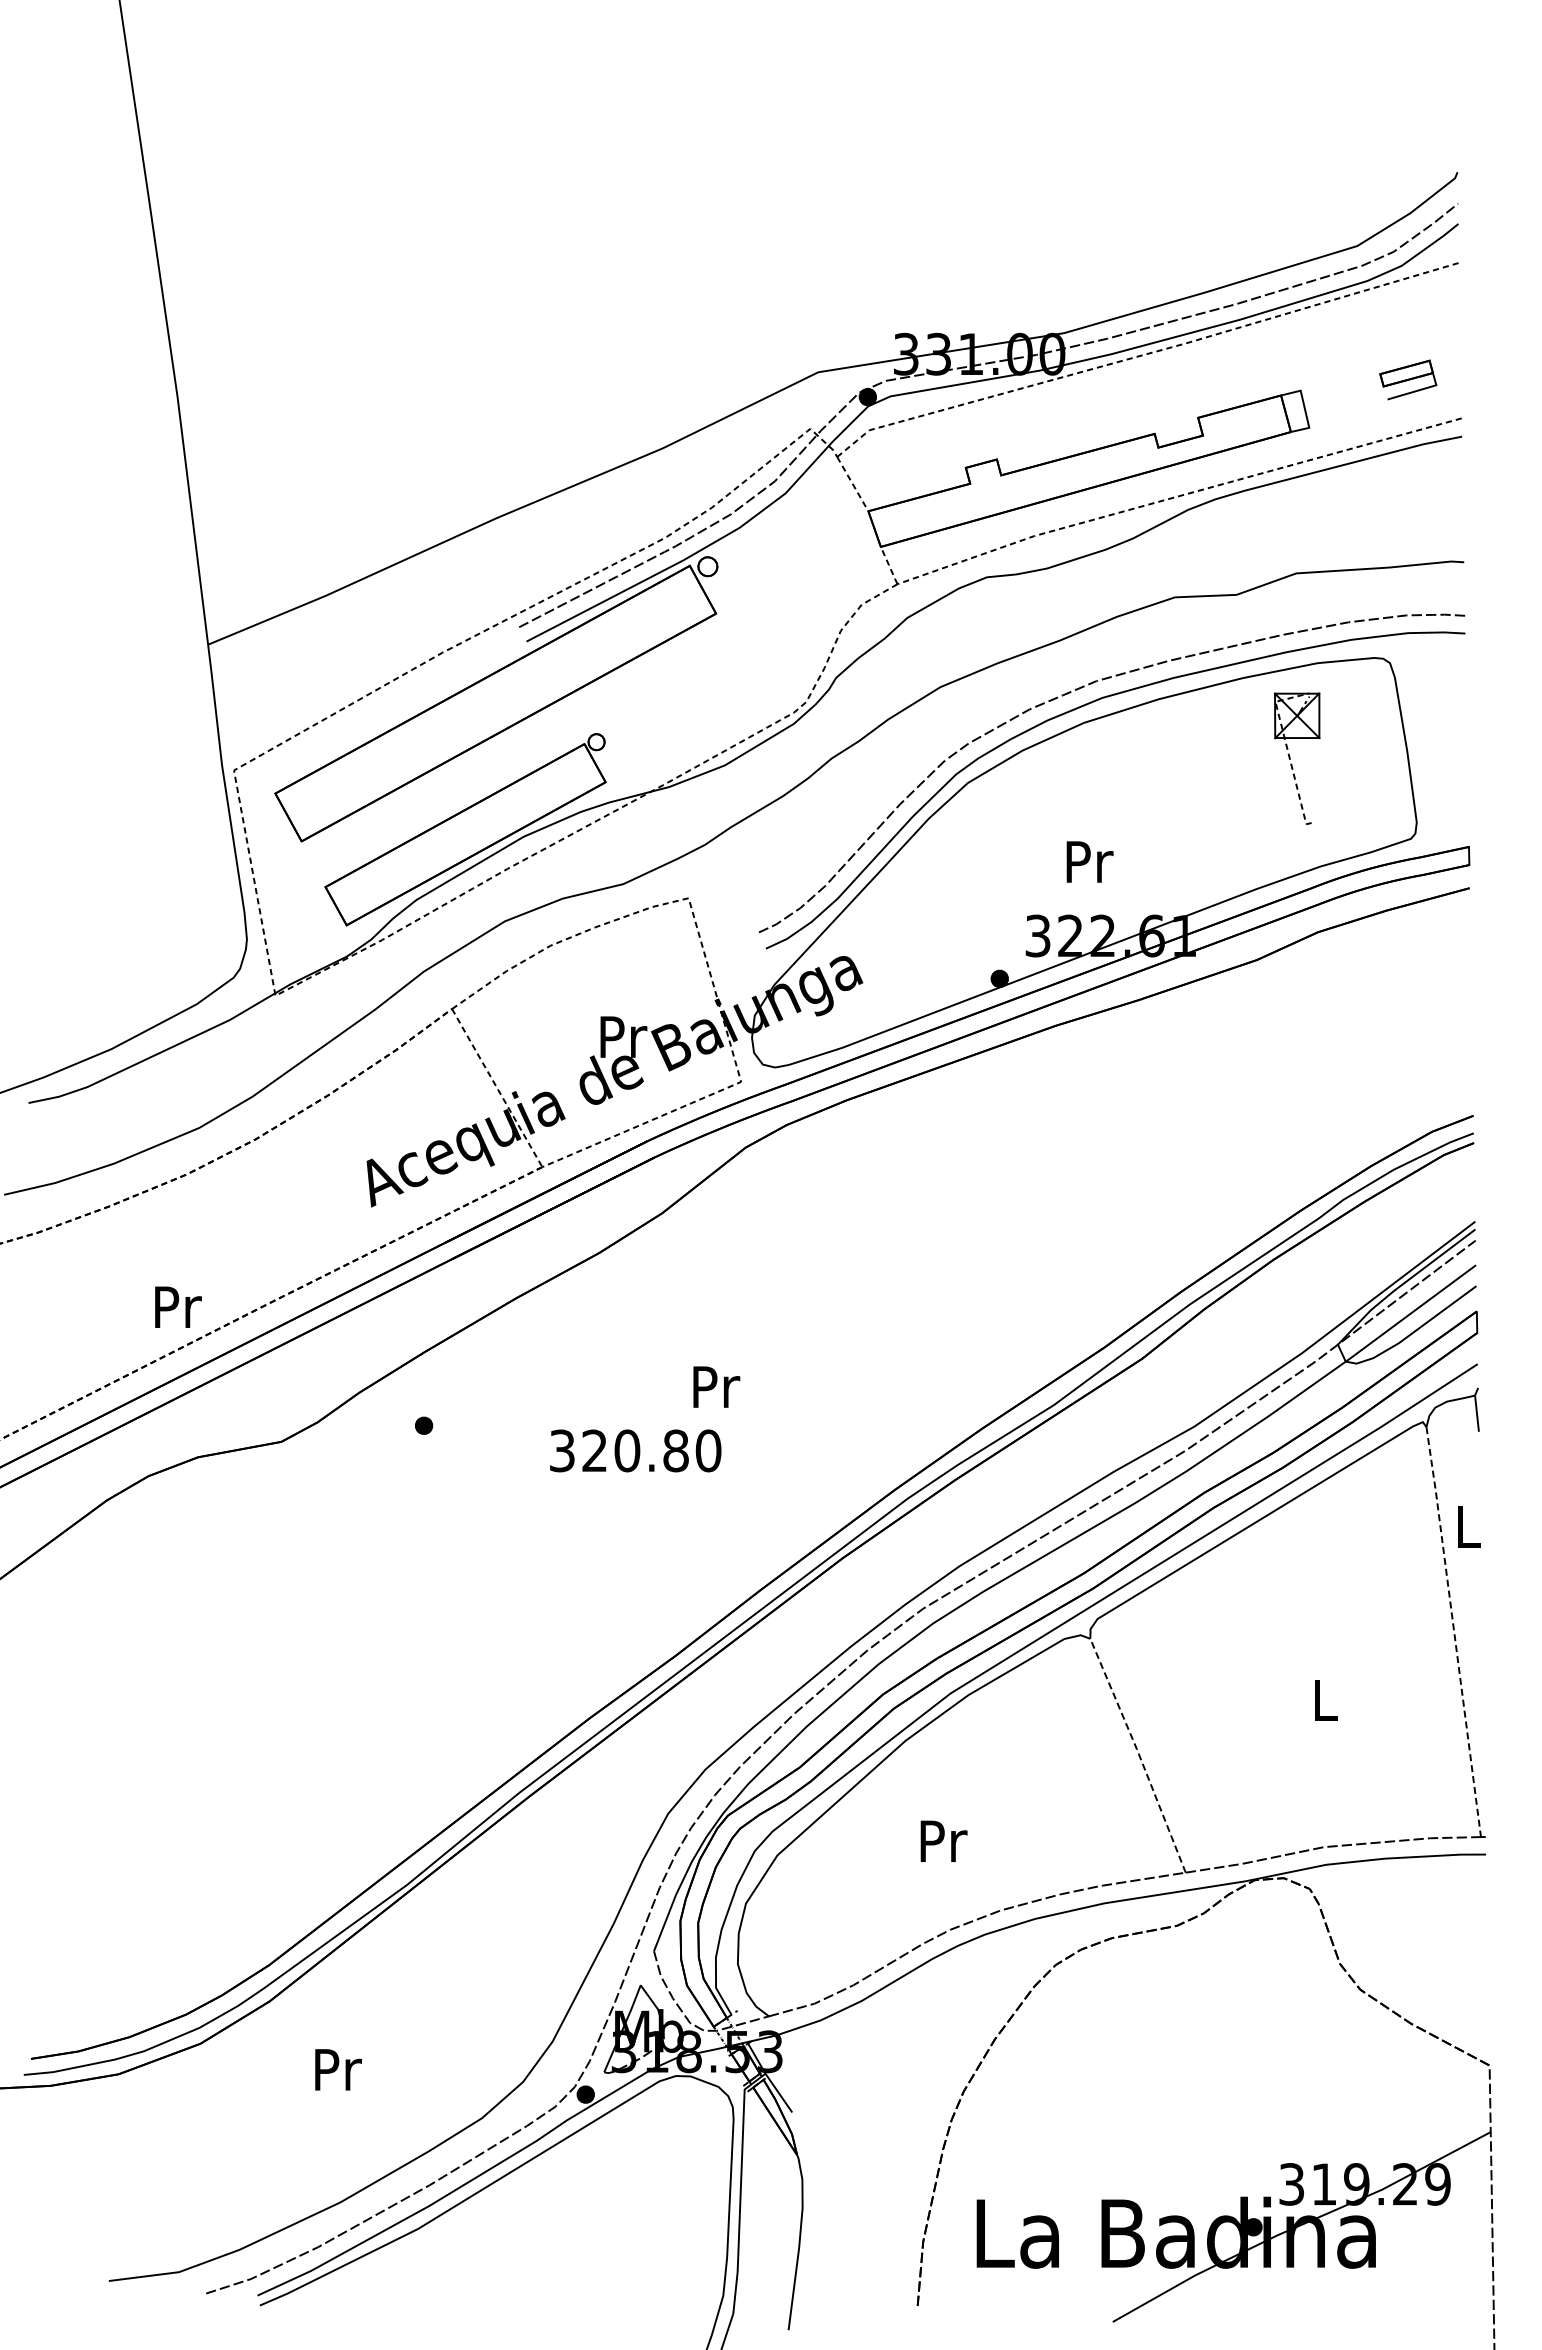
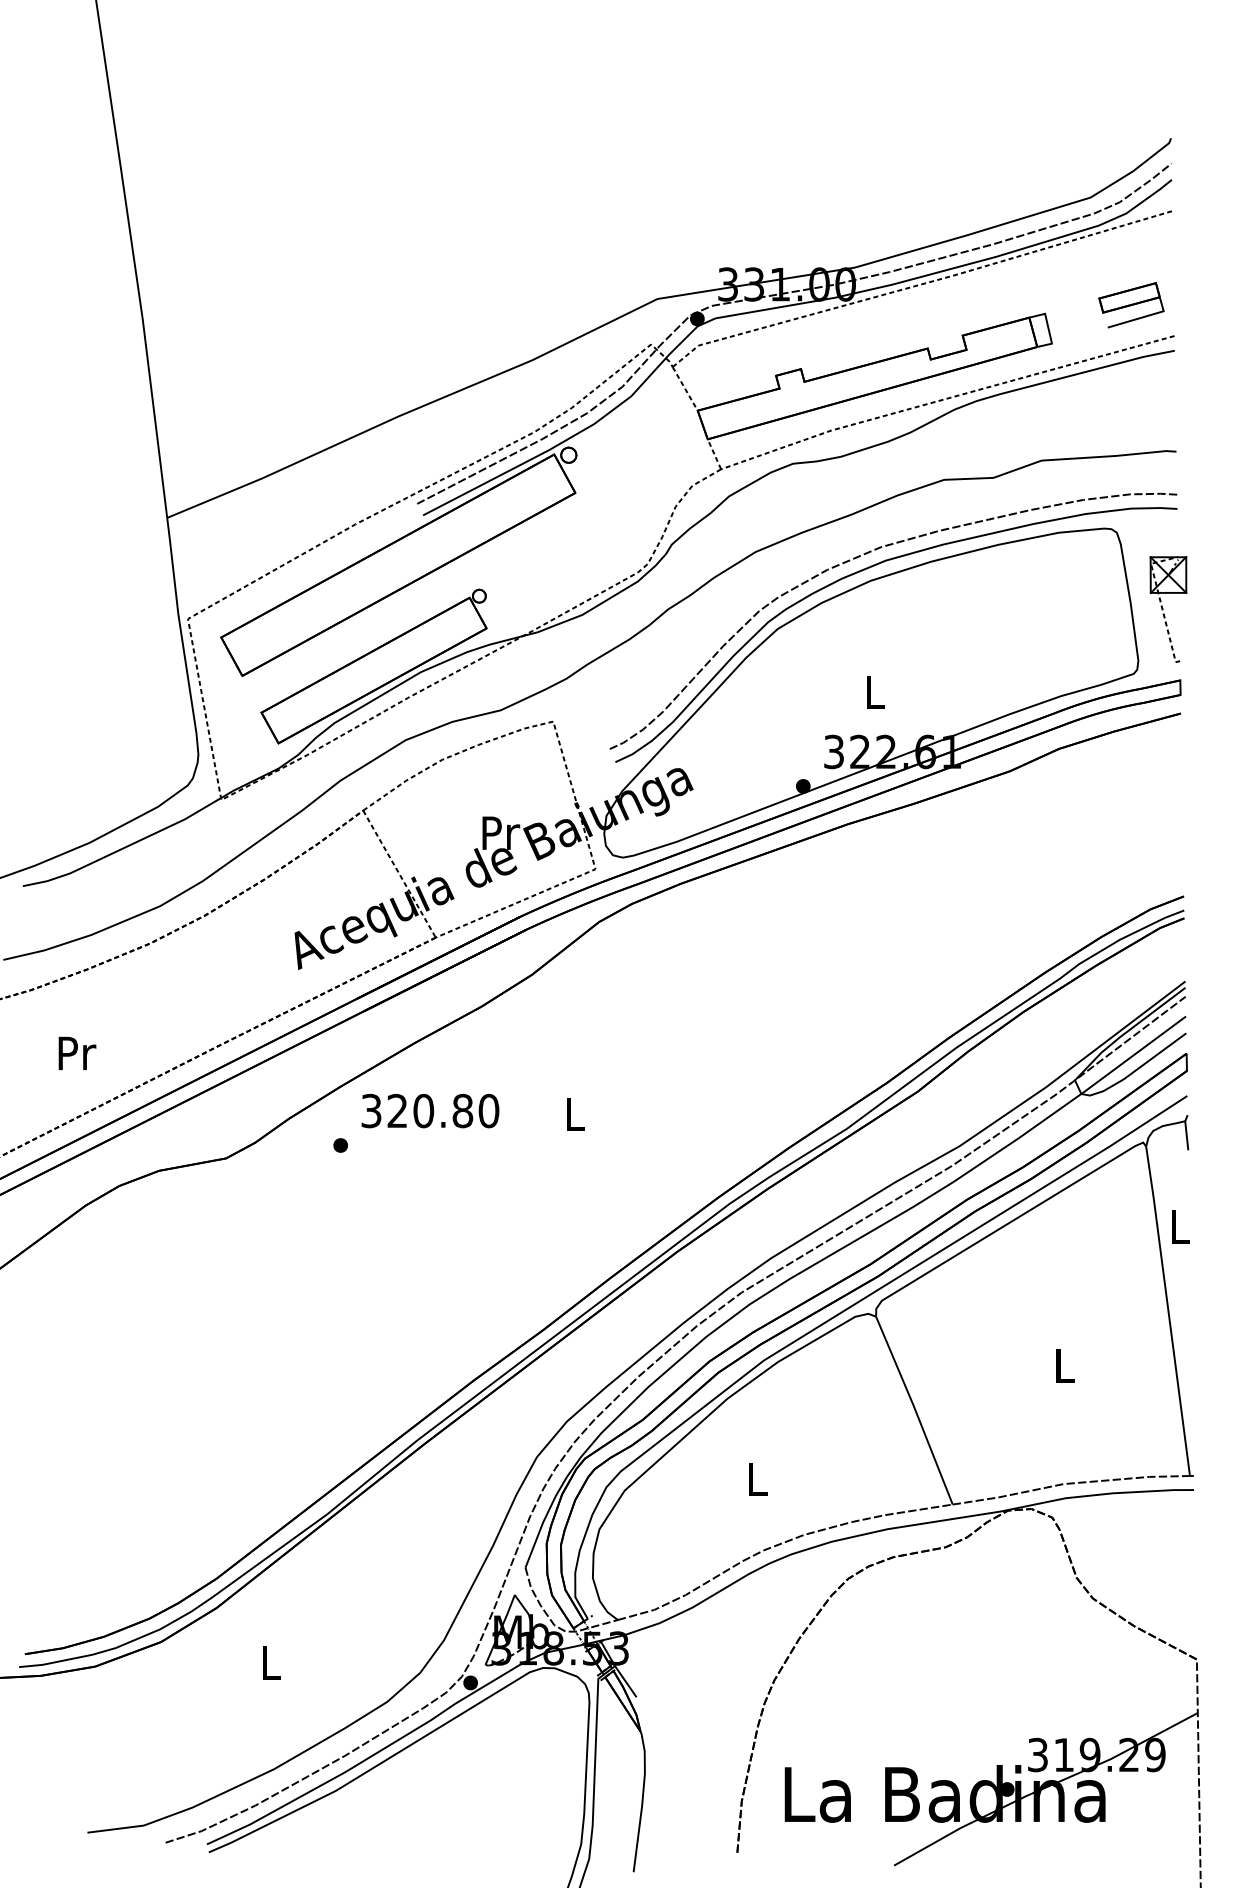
part: (1408, 379) -> (1131, 304), size x1.43
part: (1290, 758) -> (1163, 609), moved
text: (1089, 861) -> (875, 692), Pr -> L
text: (178, 1306) -> (77, 1052), moved
text: (716, 1386) -> (575, 1113), Pr -> L
text: (635, 1450) -> (430, 1110), moved
line: (1454, 1631) -> (1168, 1310), dashed -> solid
line: (1138, 1754) -> (914, 1409), dashed -> solid
text: (943, 1840) -> (758, 1478), Pr -> L
text: (338, 2069) -> (271, 1662), Pr -> L

